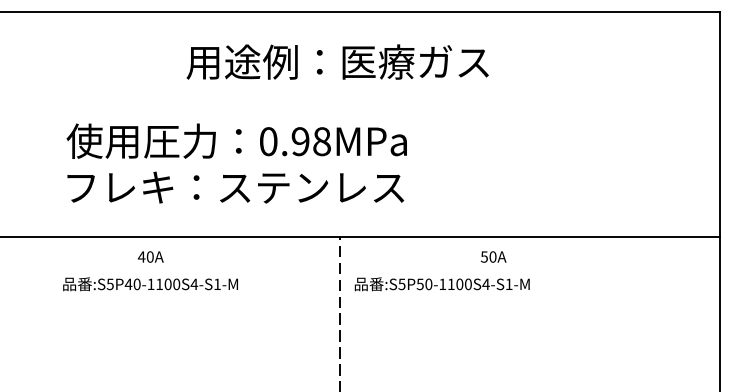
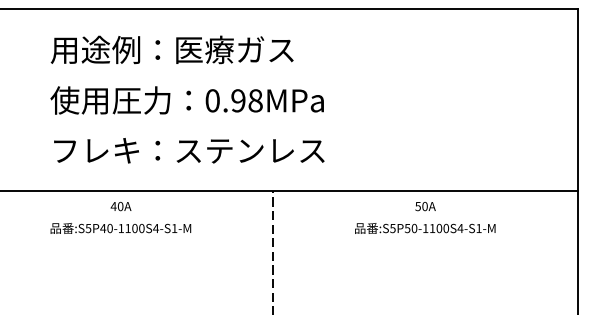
text: (336, 61) -> (171, 49), moved
text: (235, 141) -> (186, 100), moved
text: (493, 256) -> (425, 206), moved
text: (442, 284) -> (425, 228), moved

